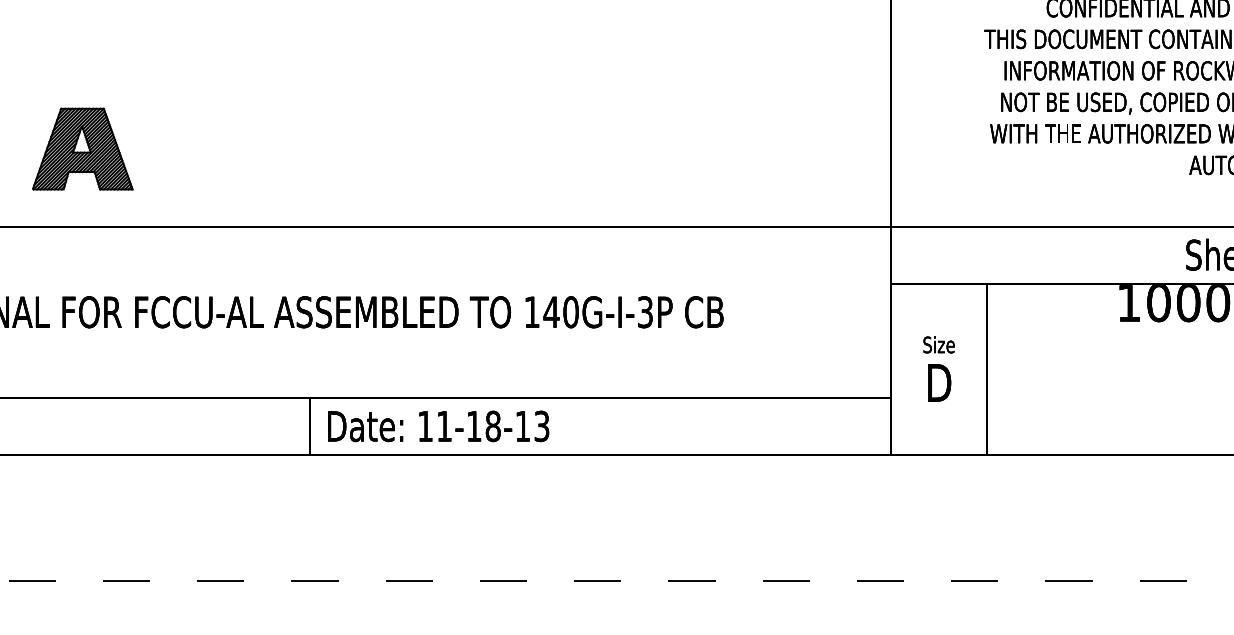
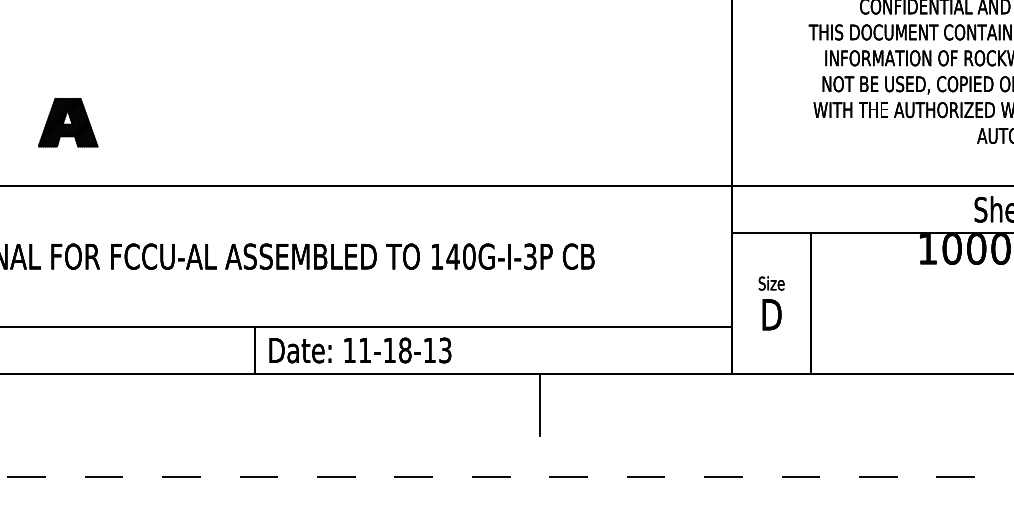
part: (82, 149) -> (67, 122), size x0.71
line: (656, 492) -> (539, 404), added

